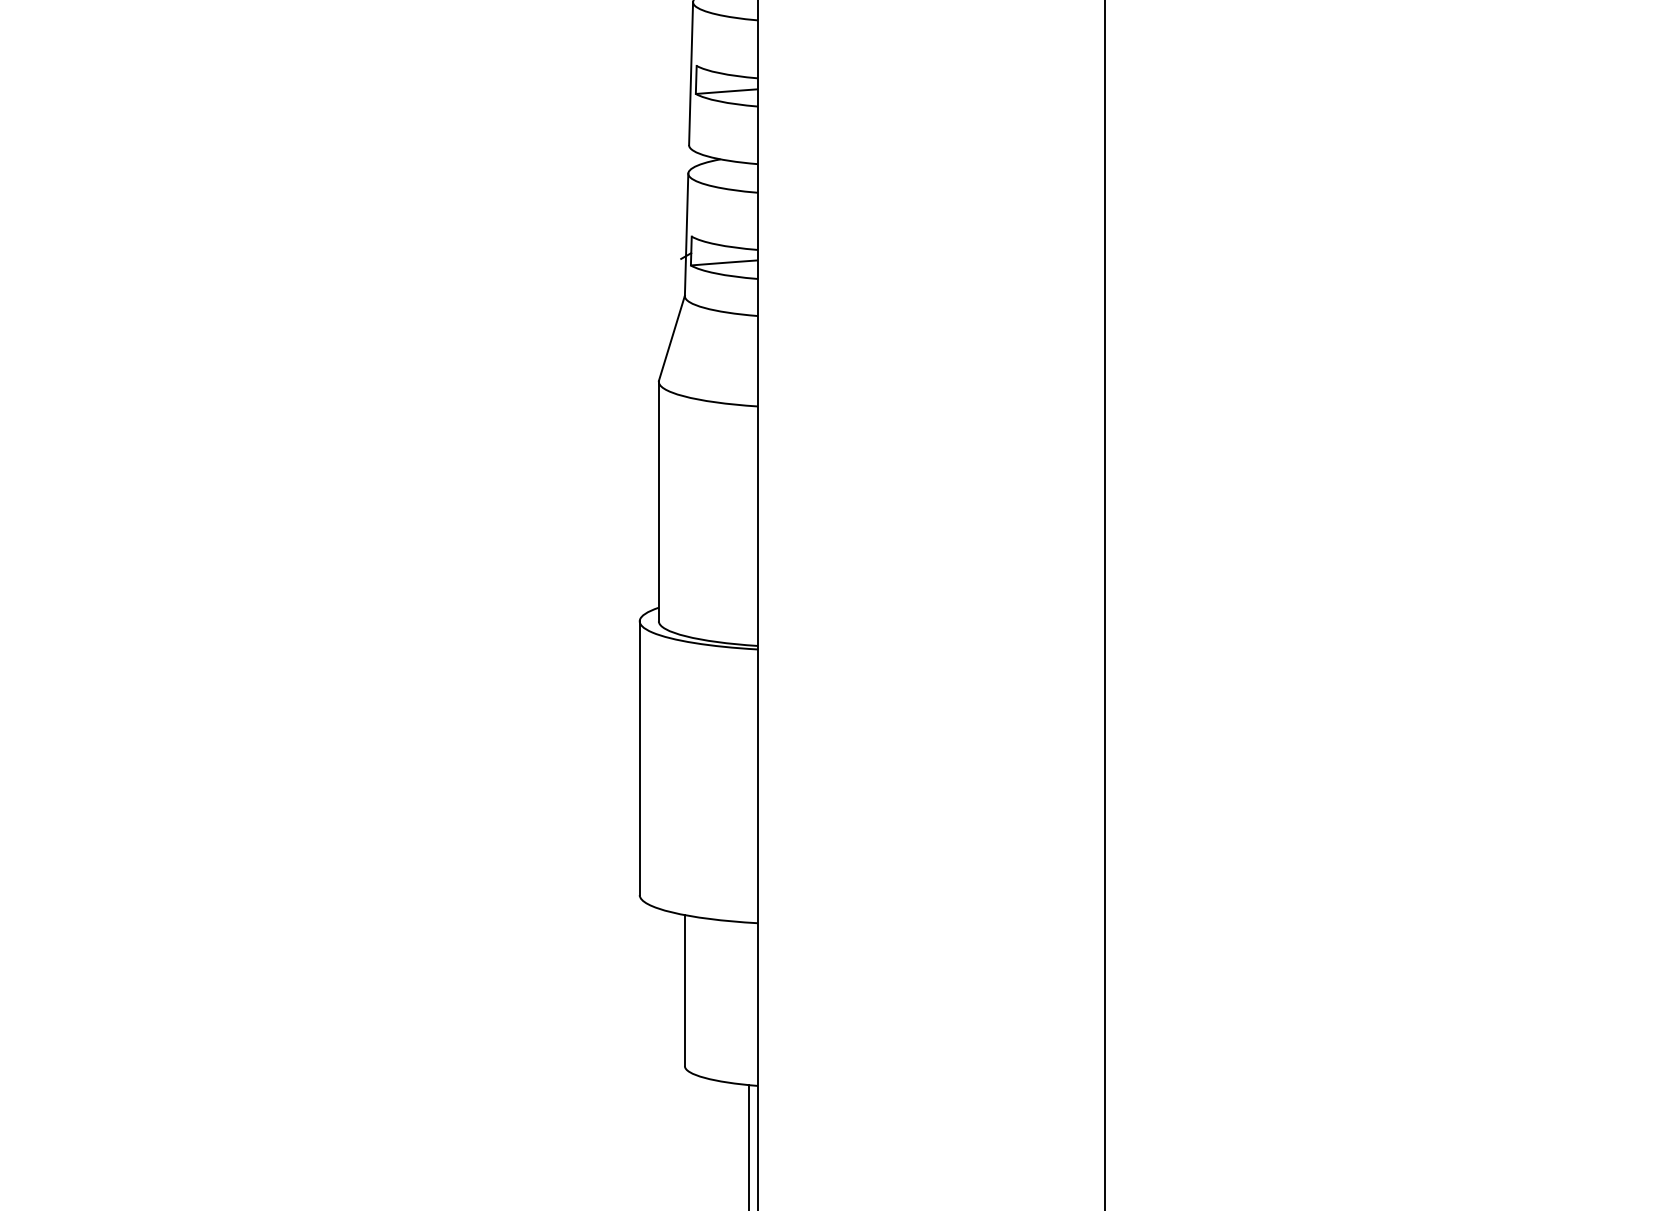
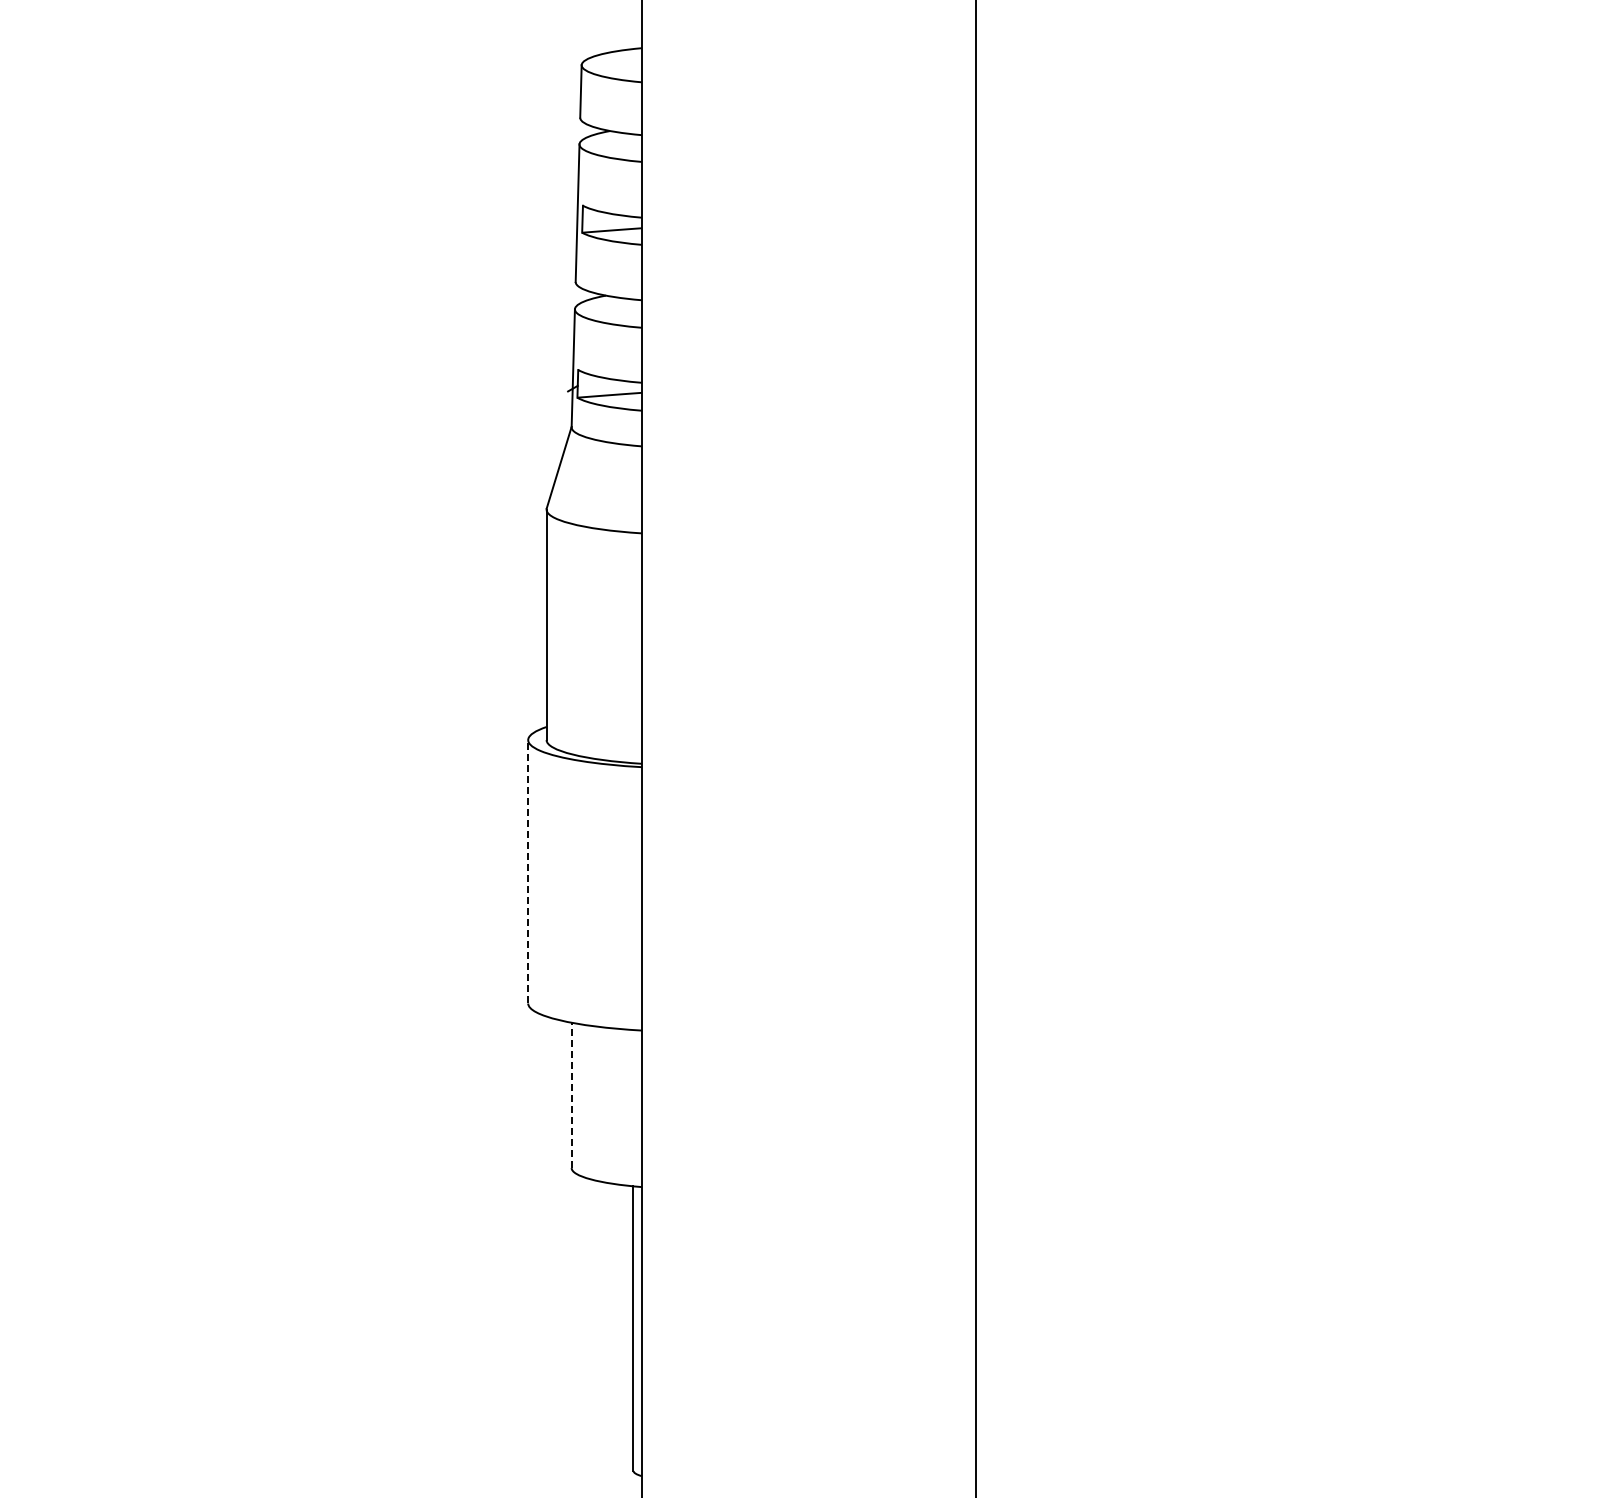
line: (640, 757) -> (528, 871), solid -> dashed
line: (684, 990) -> (571, 1095), solid -> dashed

